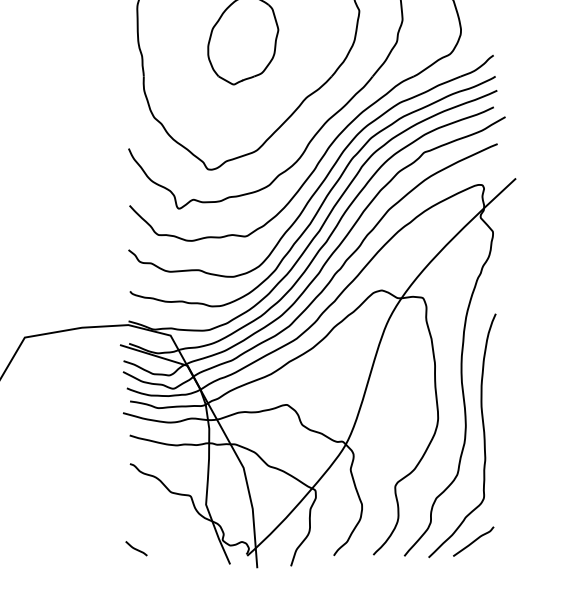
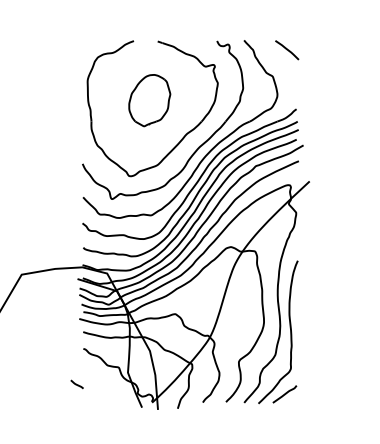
line: (135, 548) -> (76, 384), moved

